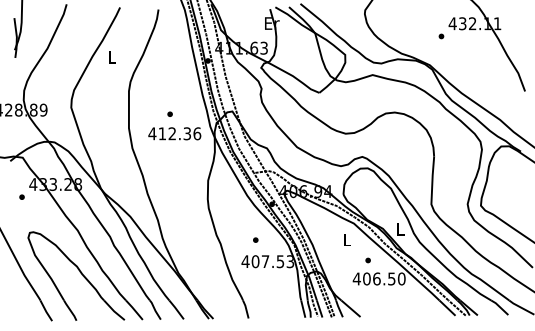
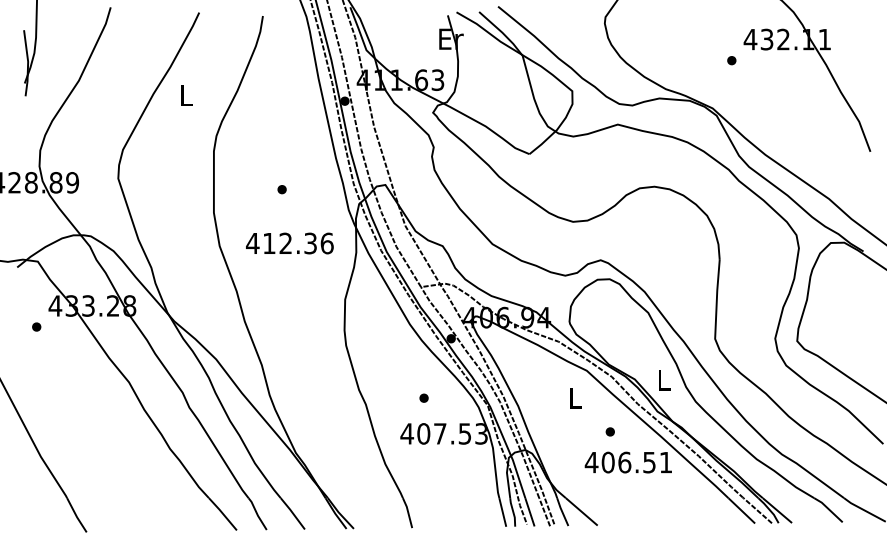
text: (174, 133) -> (289, 243), moved
part: (76, 275) -> (126, 456), removed
text: (401, 278) -> (665, 461), 406.50 -> 406.51

